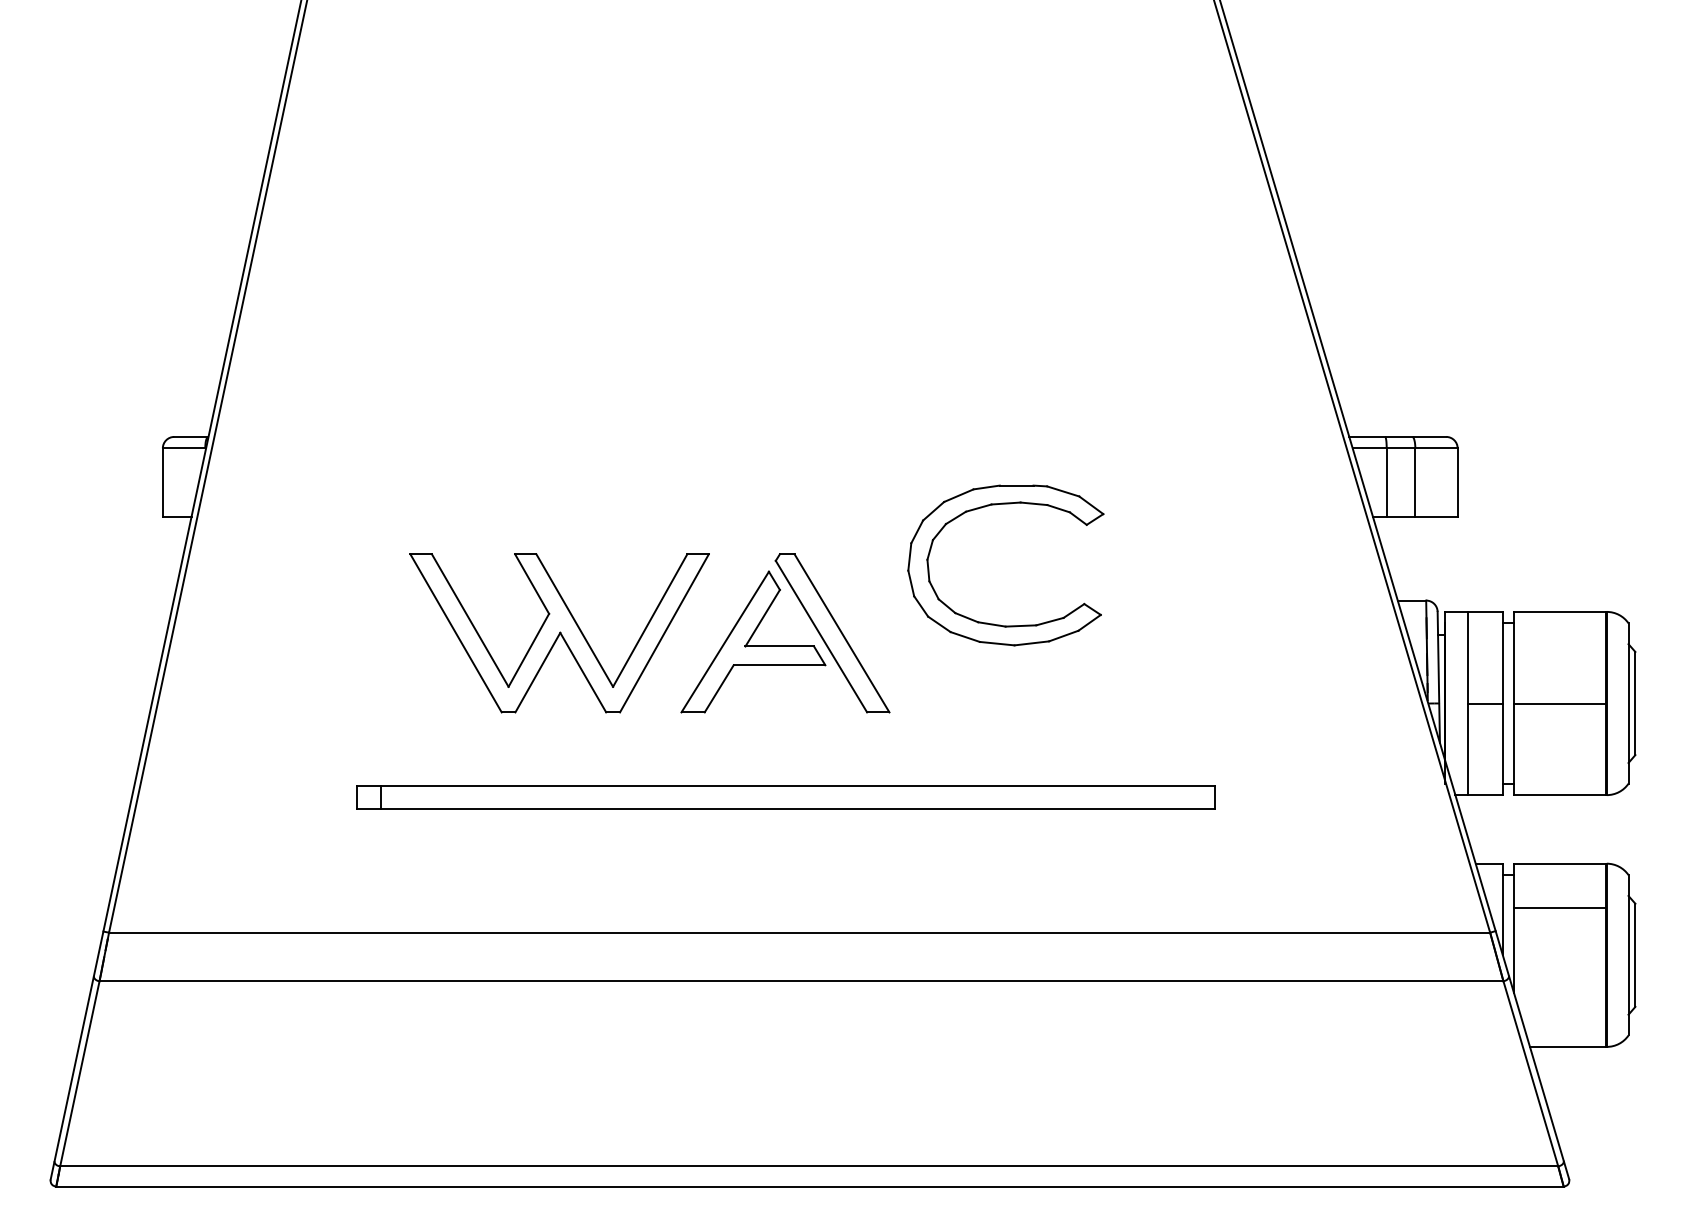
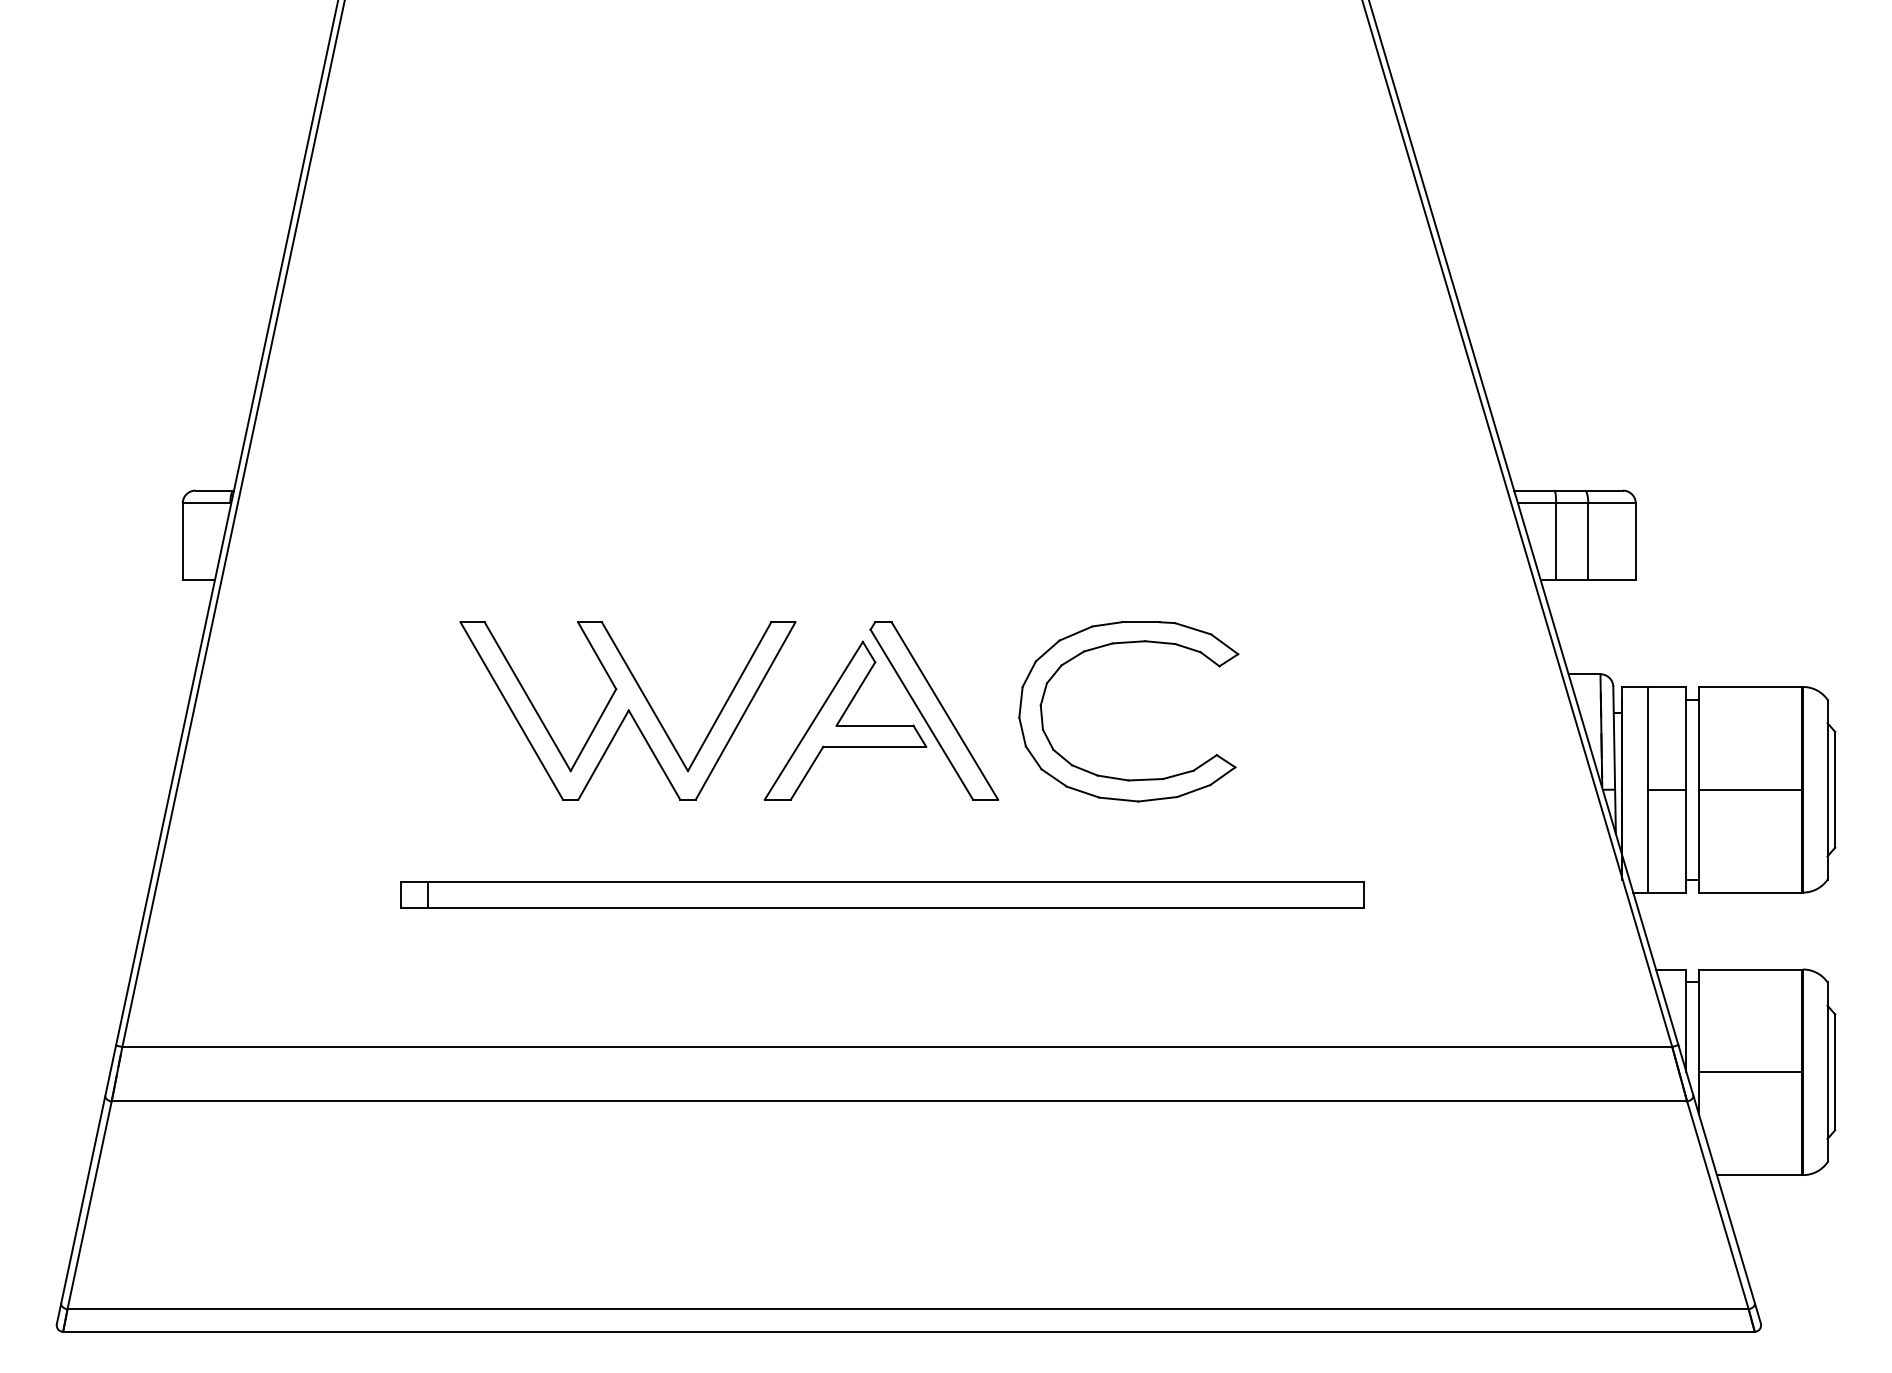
part: (995, 623) -> (1117, 777), moved
line: (1559, 908) -> (1750, 1072), moved

